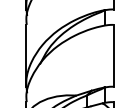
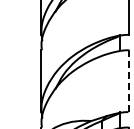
line: (114, 56) -> (129, 81), solid -> dashed

